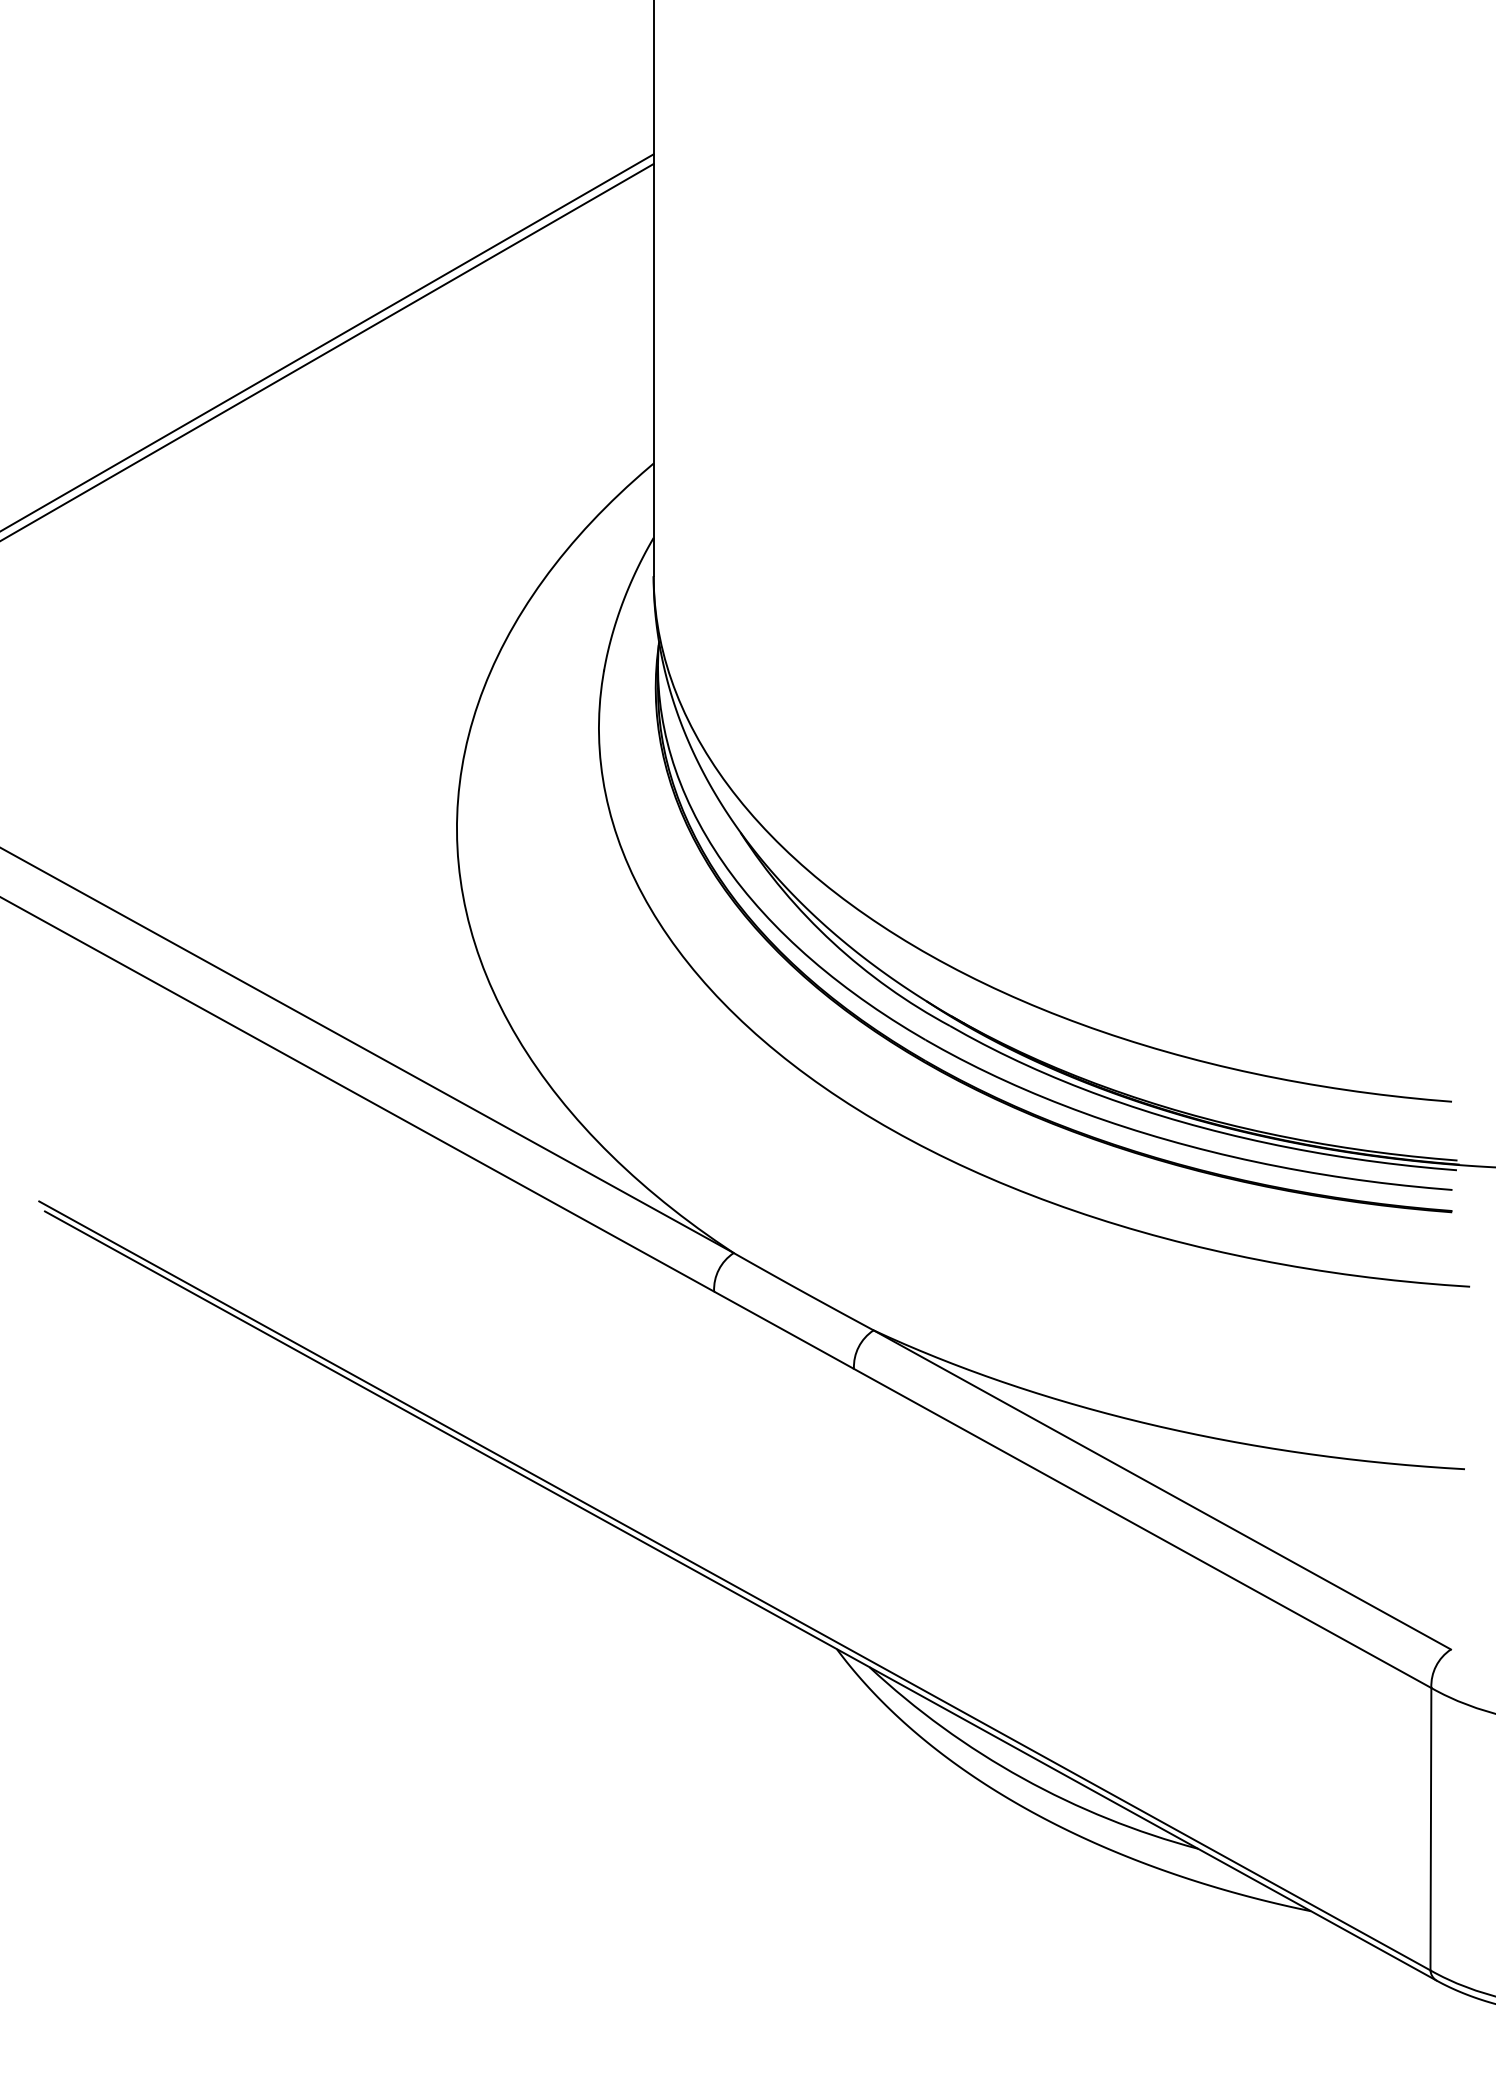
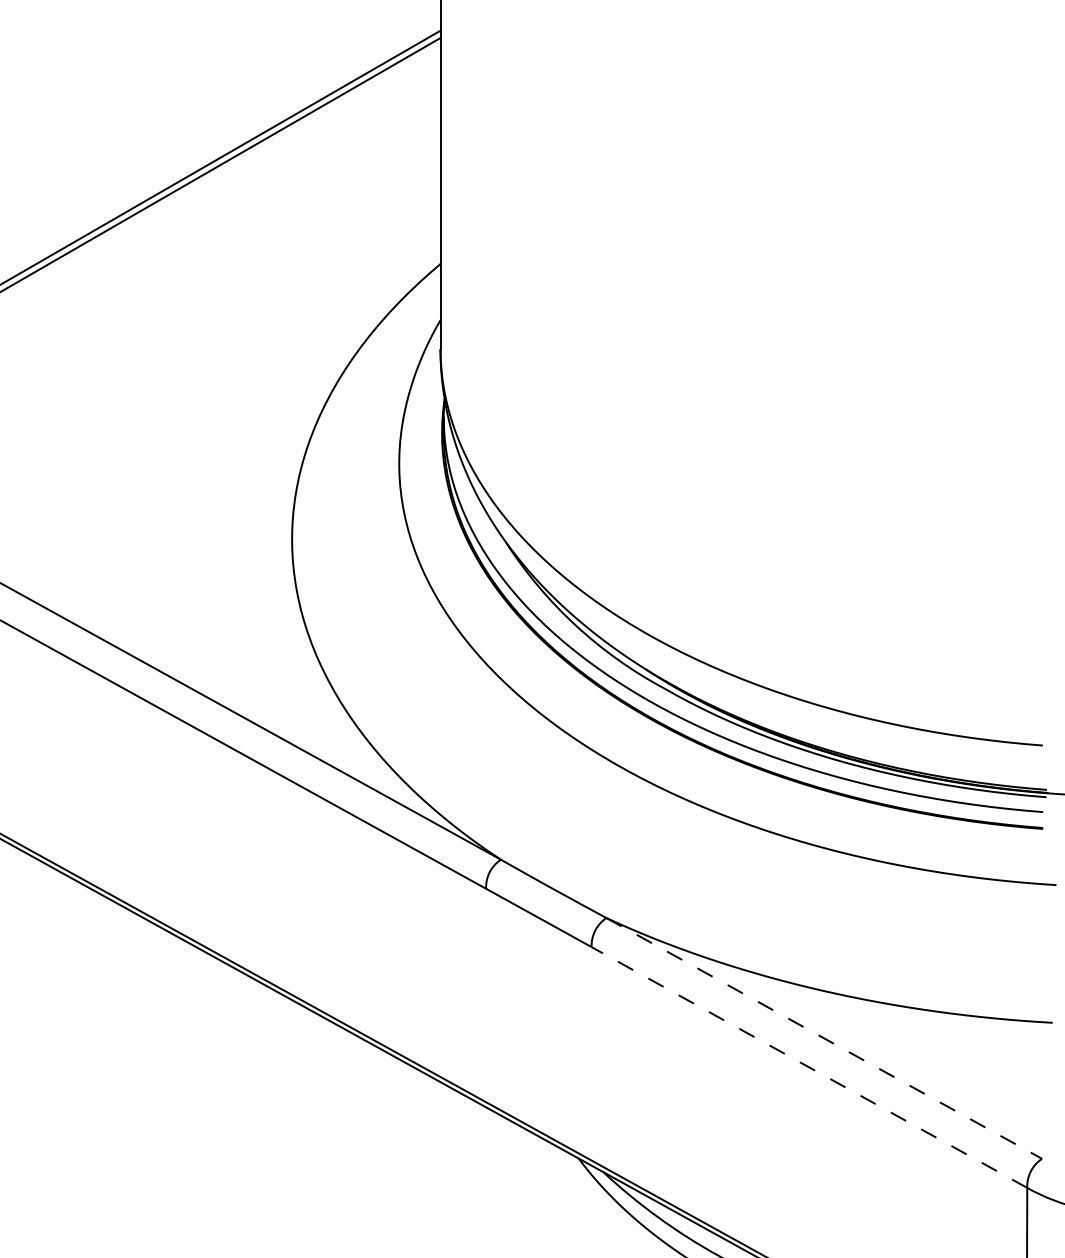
line: (1162, 1489) -> (824, 1038), solid -> dashed
line: (1142, 1528) -> (809, 1067), solid -> dashed

